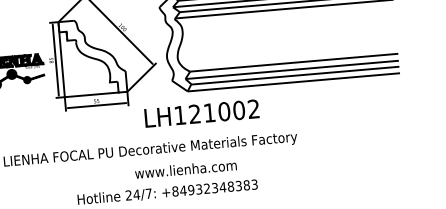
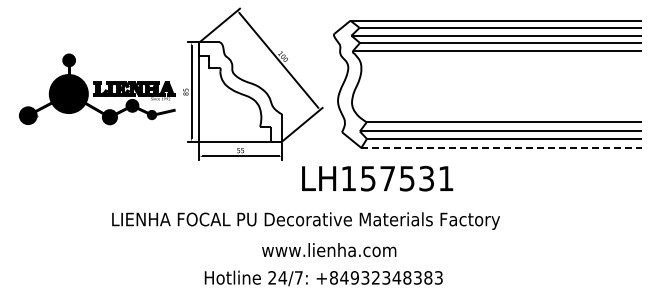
line: (294, 81) -> (502, 147), solid -> dashed
text: (223, 111) -> (406, 178), LH121002 -> LH157531
text: (186, 169) -> (329, 250), moved

